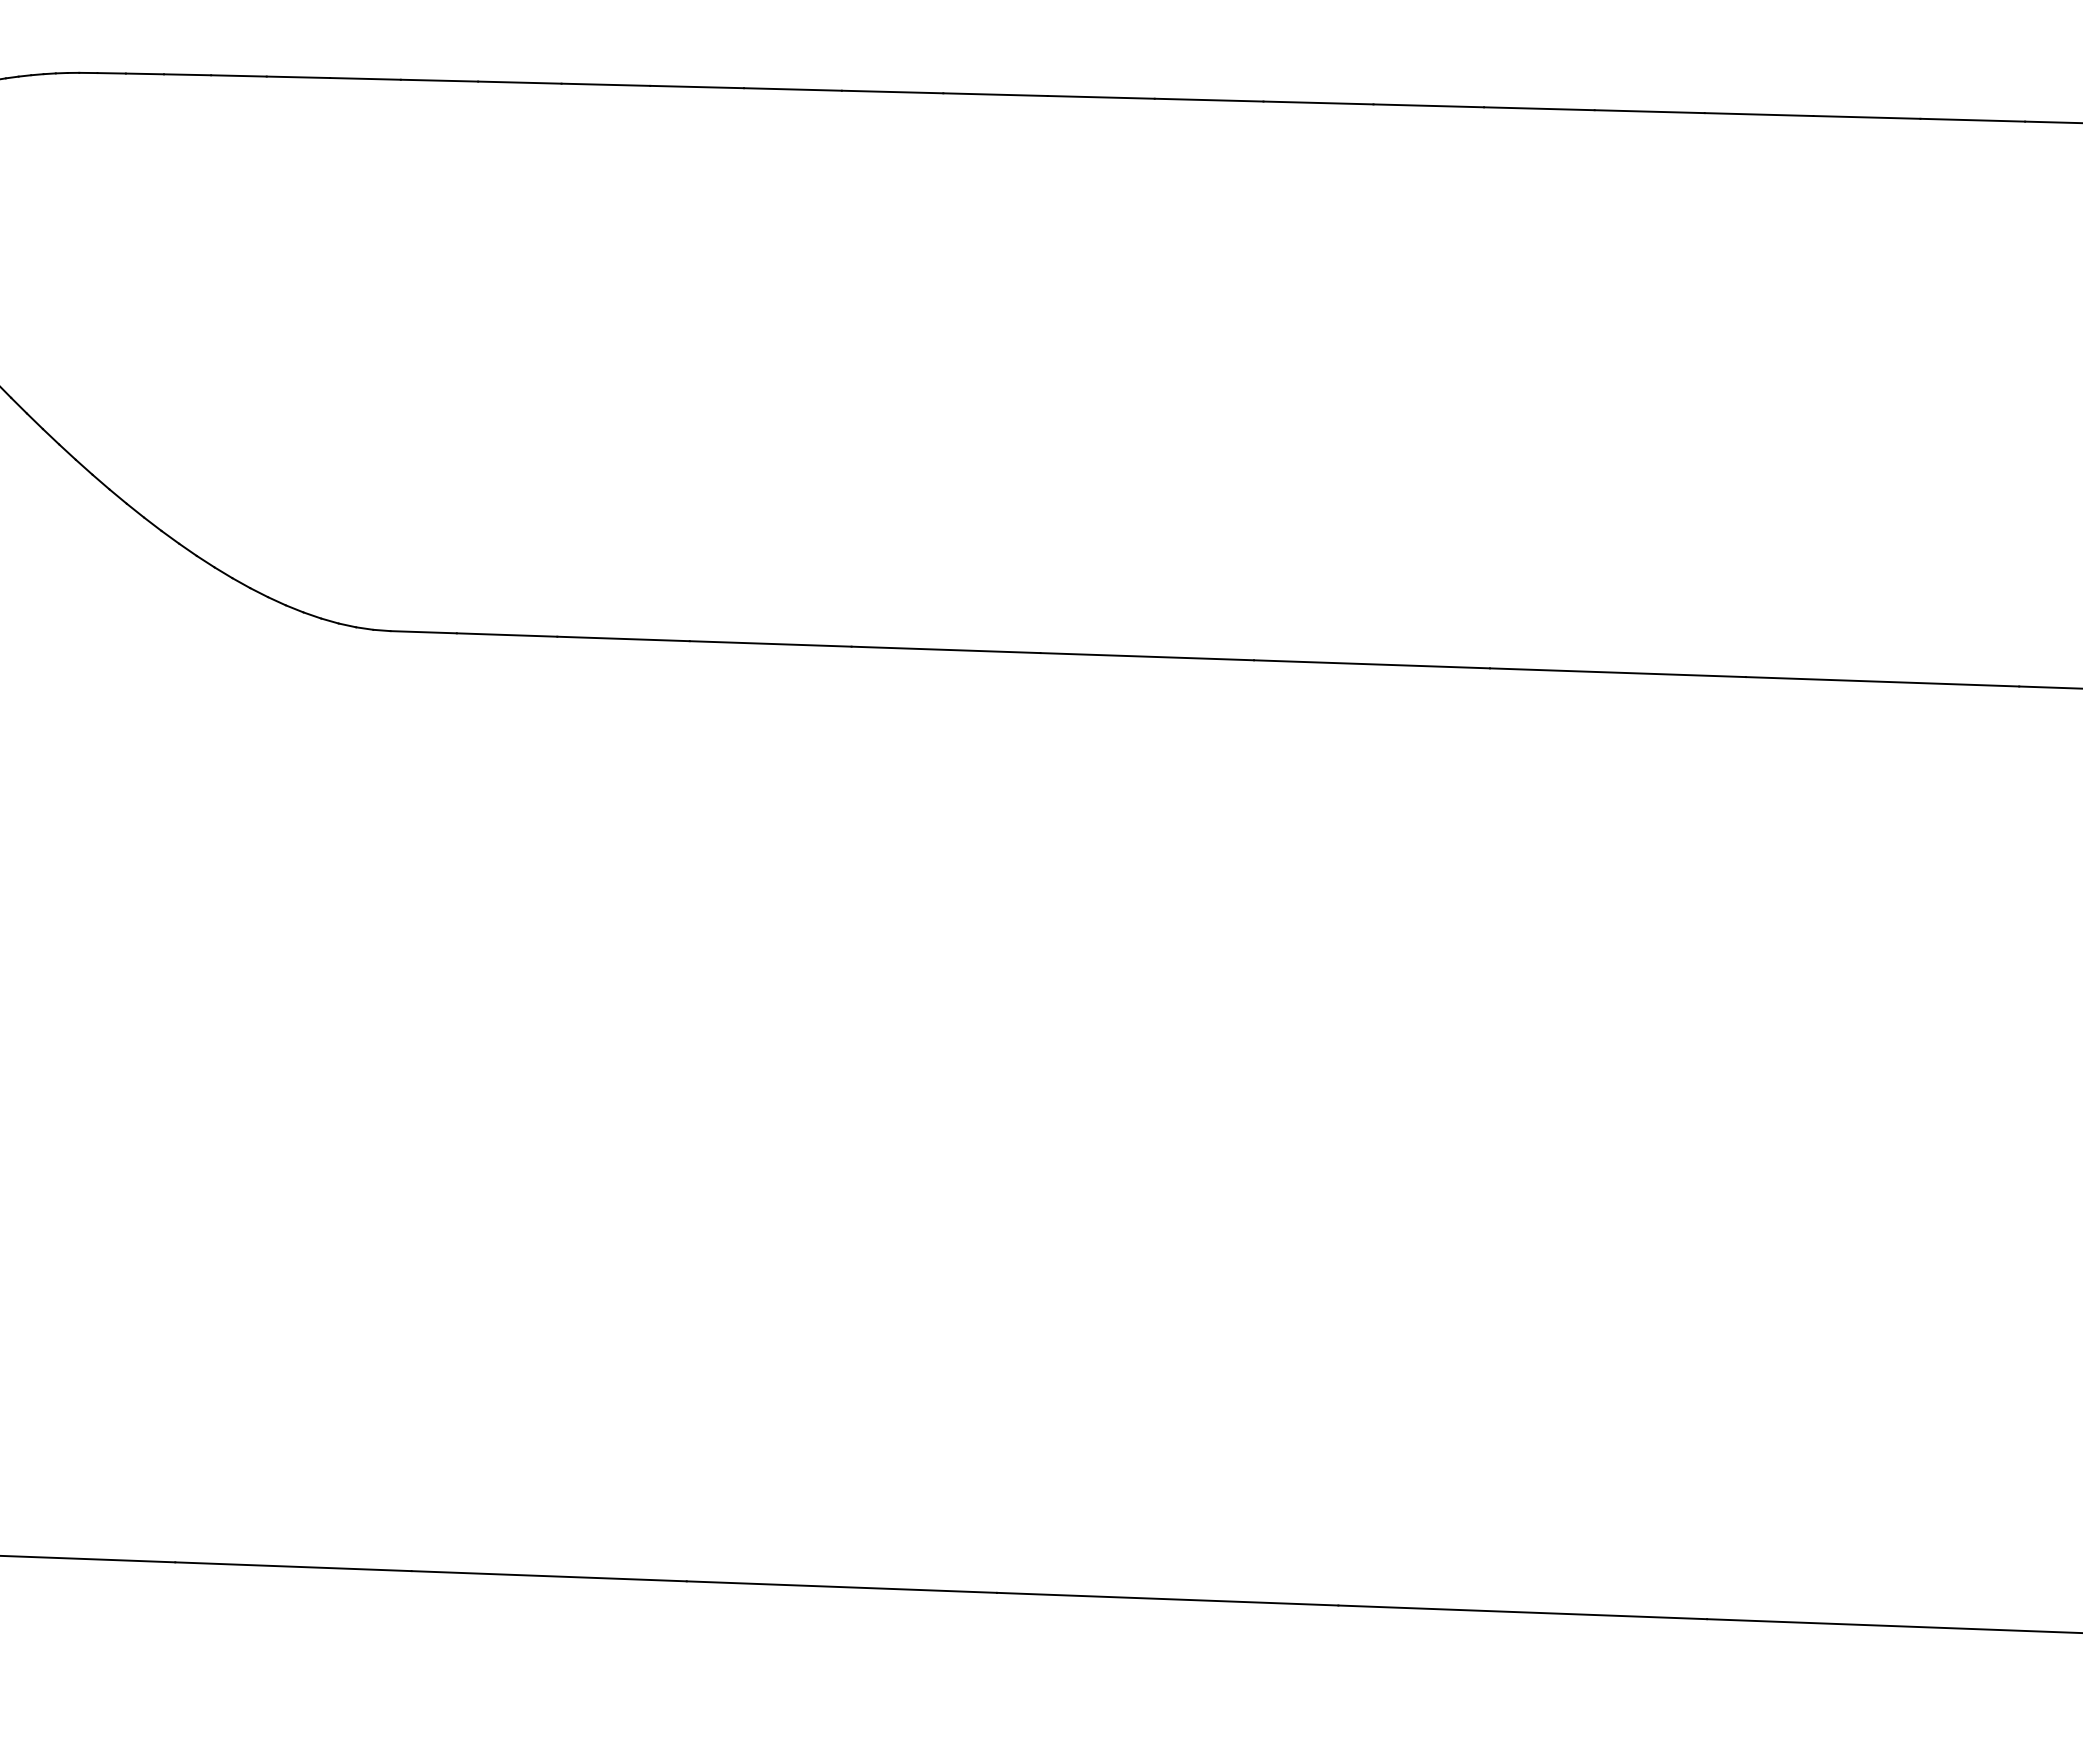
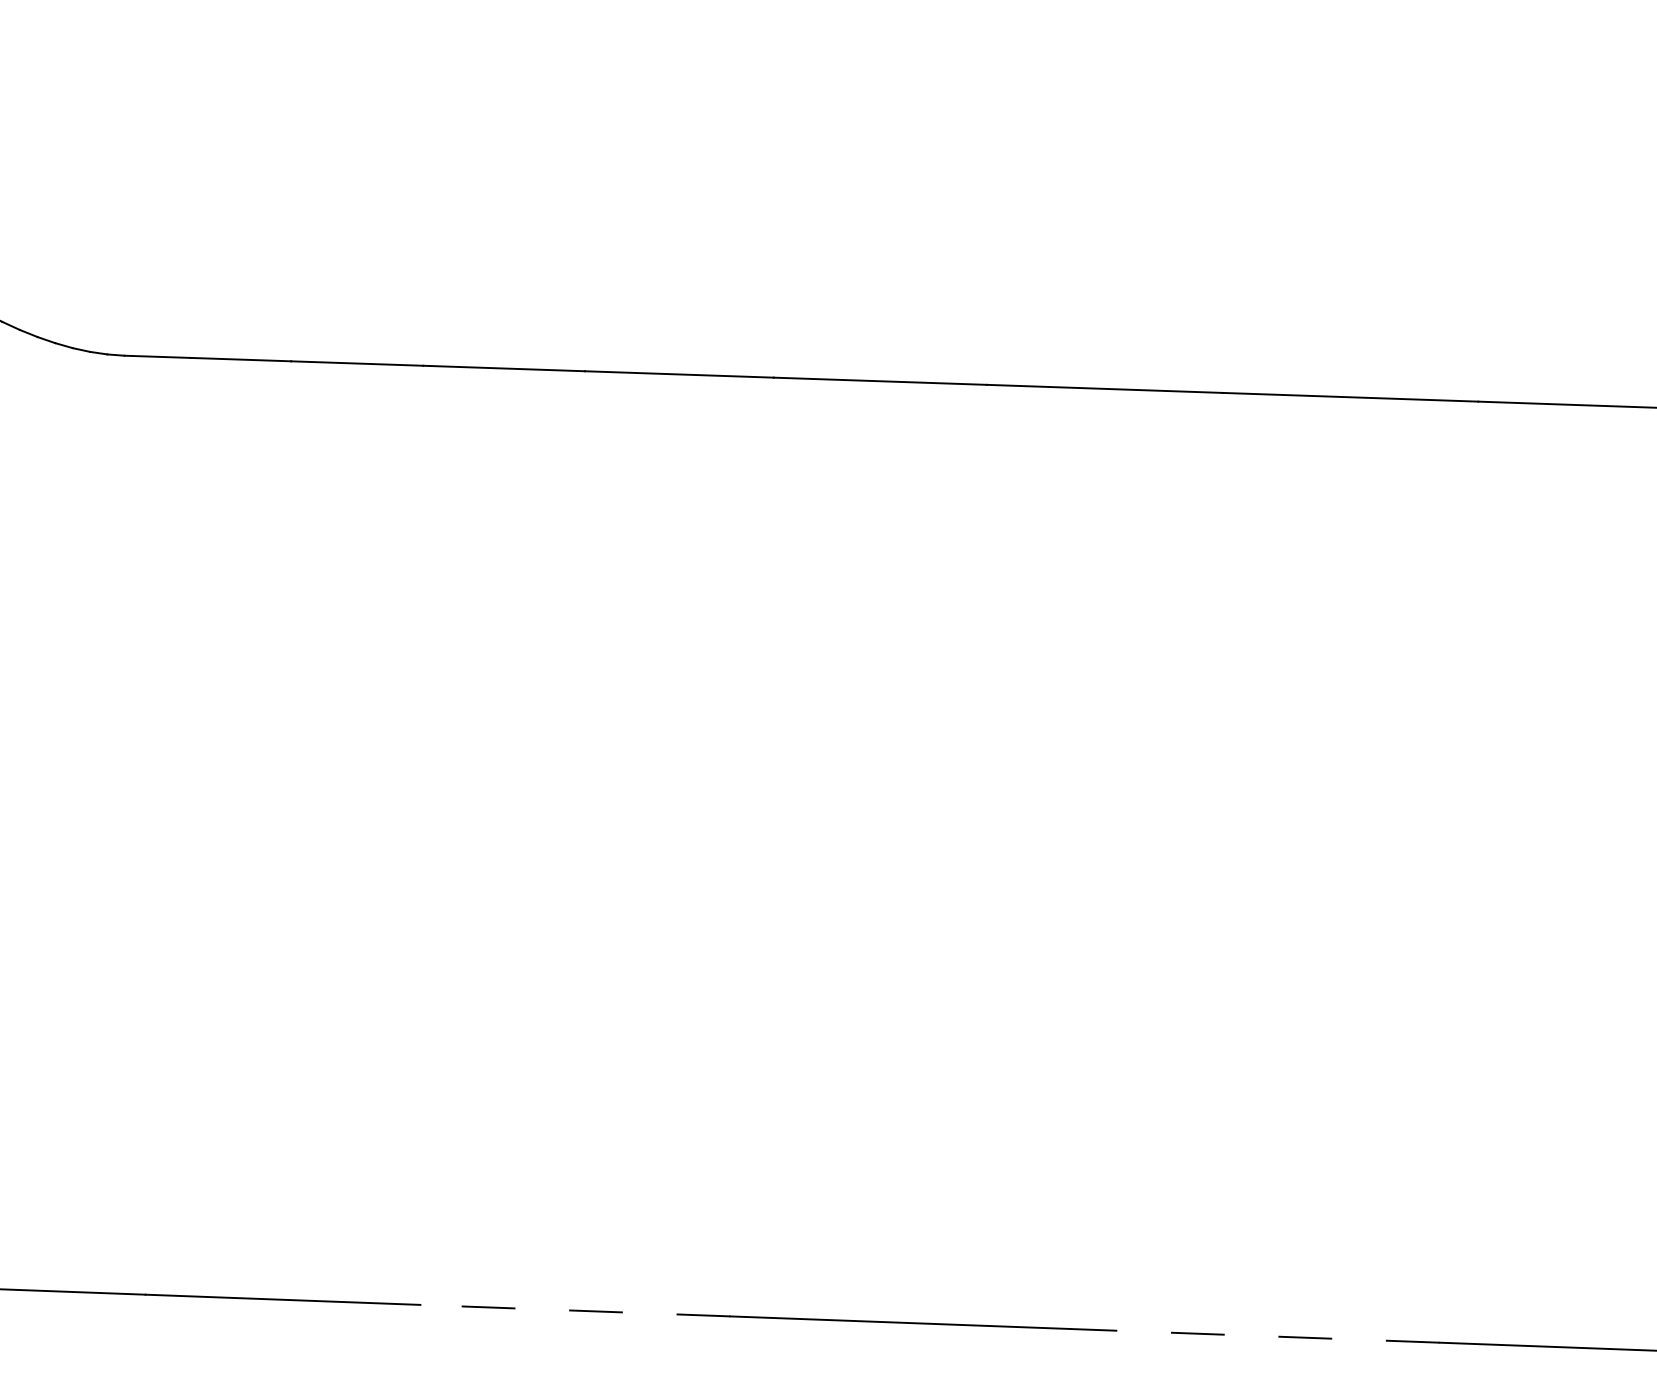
line: (841, 1587) -> (574, 1311), solid -> dashed
line: (1522, 1612) -> (1255, 1336), solid -> dashed

